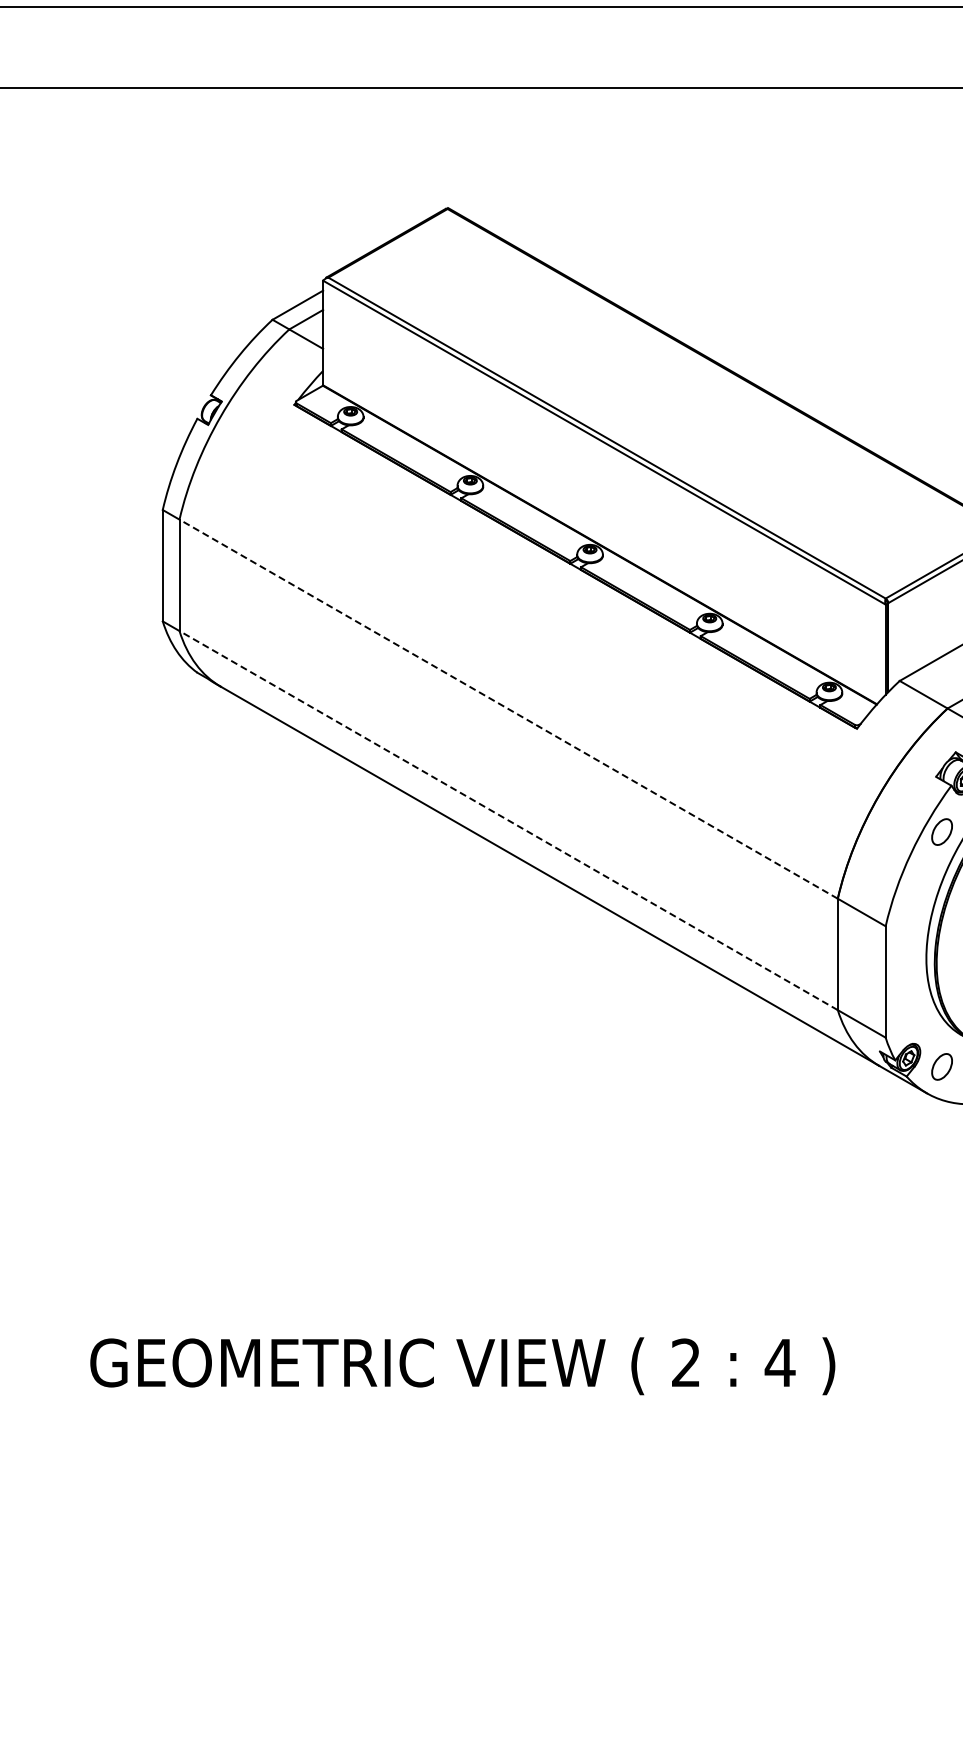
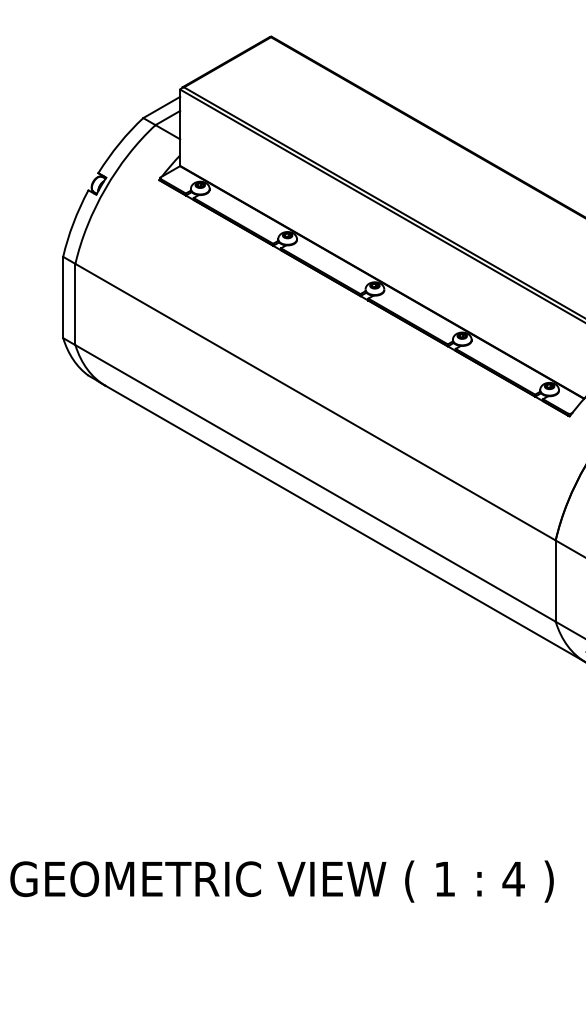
line: (508, 709) -> (315, 402), dashed -> solid
line: (508, 820) -> (315, 483), dashed -> solid
text: (685, 1362) -> (444, 878), 2 -> 1

